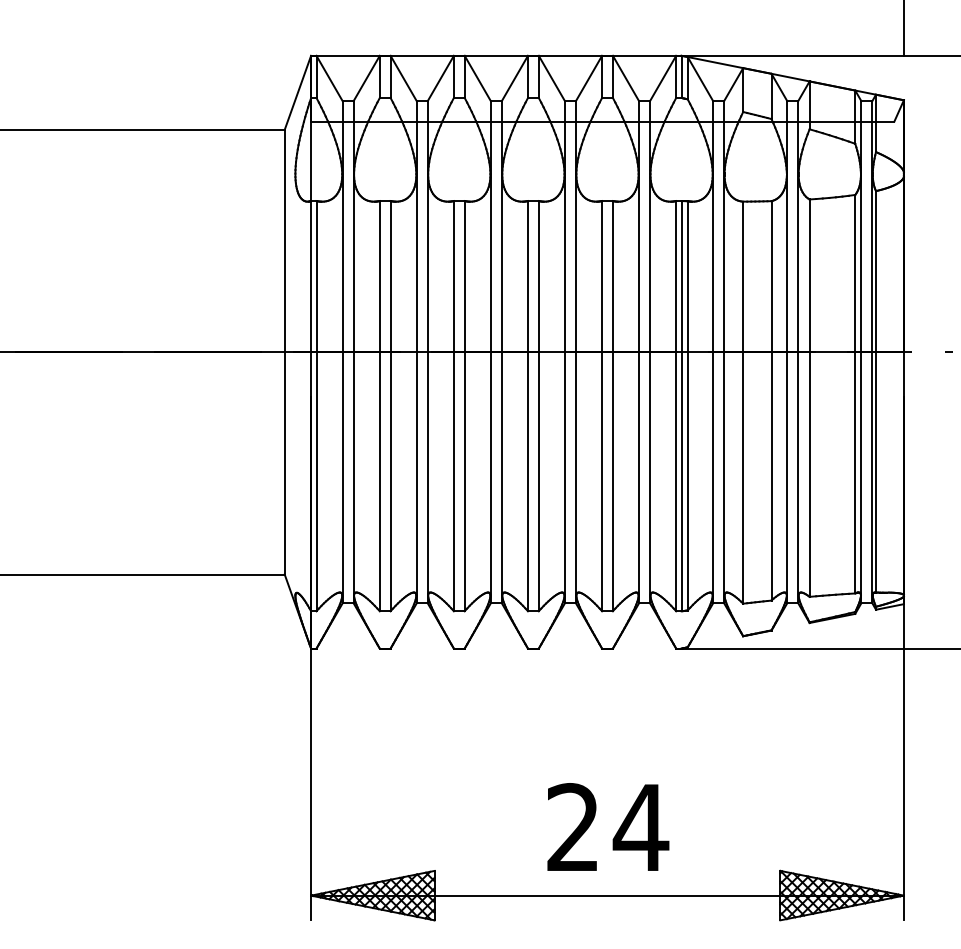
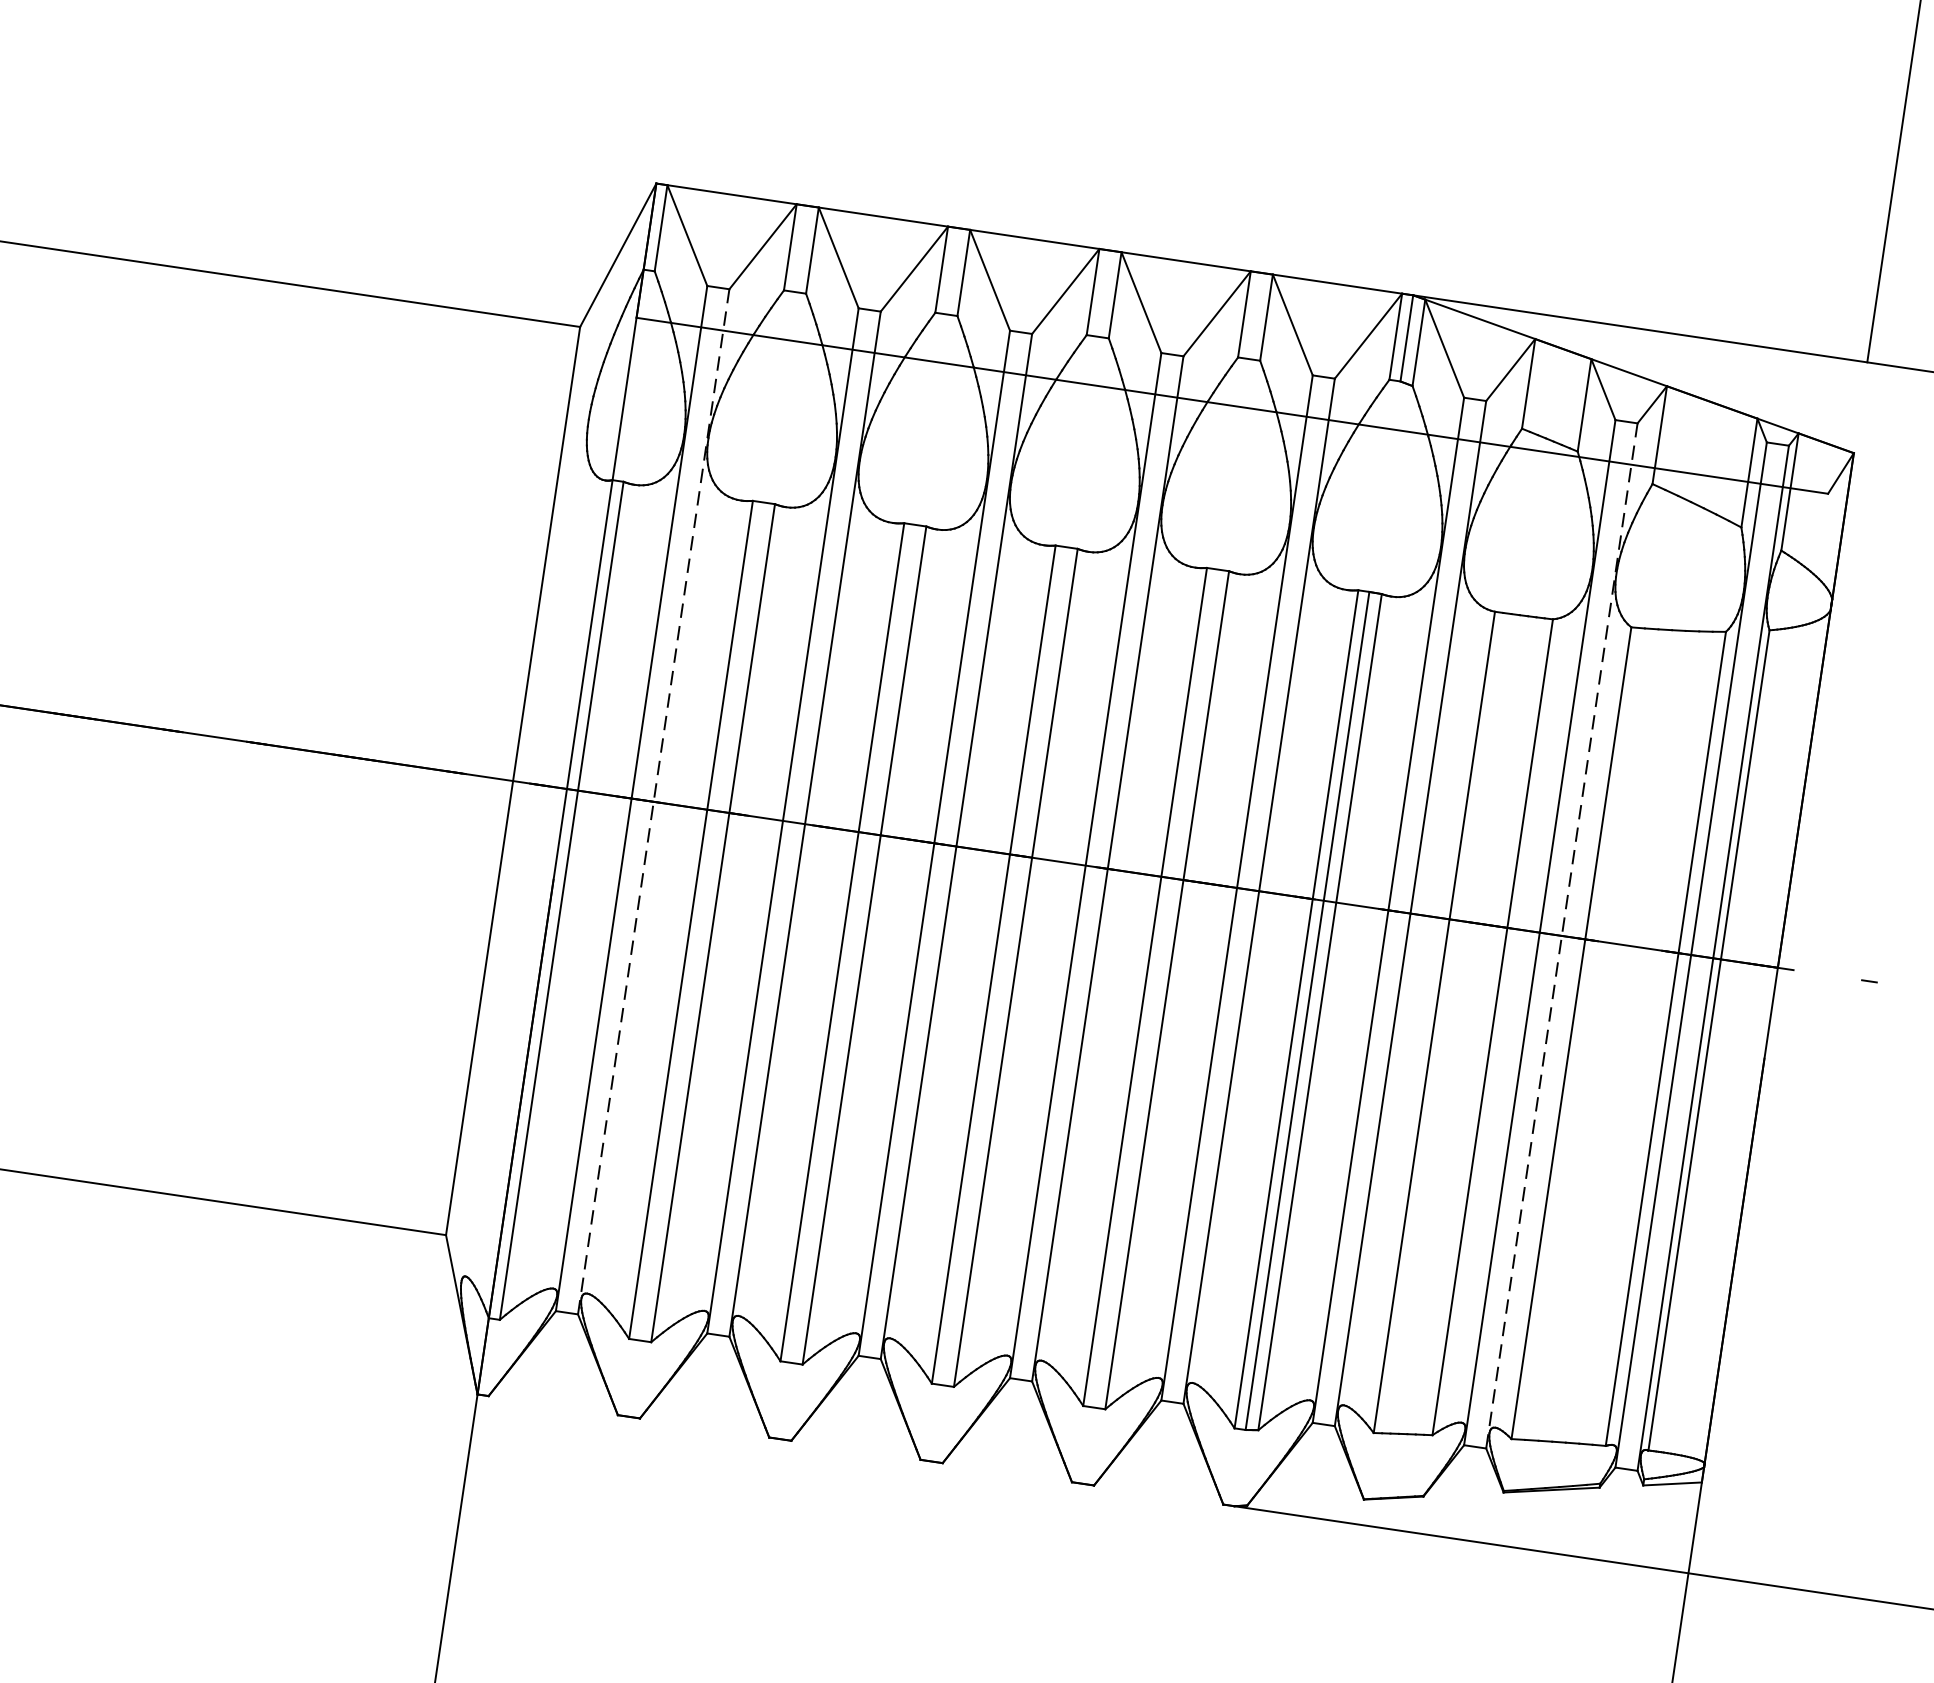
line: (353, 352) -> (653, 802), solid -> dashed
line: (798, 352) -> (1562, 936), solid -> dashed

